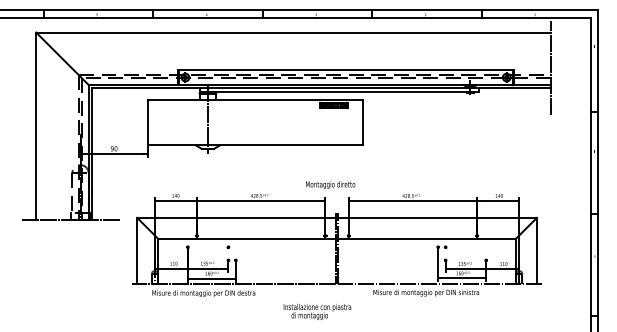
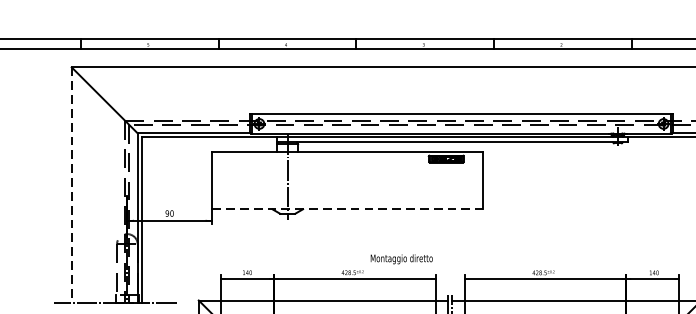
line: (36, 126) -> (72, 185), solid -> dashed
line: (255, 145) -> (347, 209), solid -> dashed
text: (330, 185) -> (401, 259), moved

